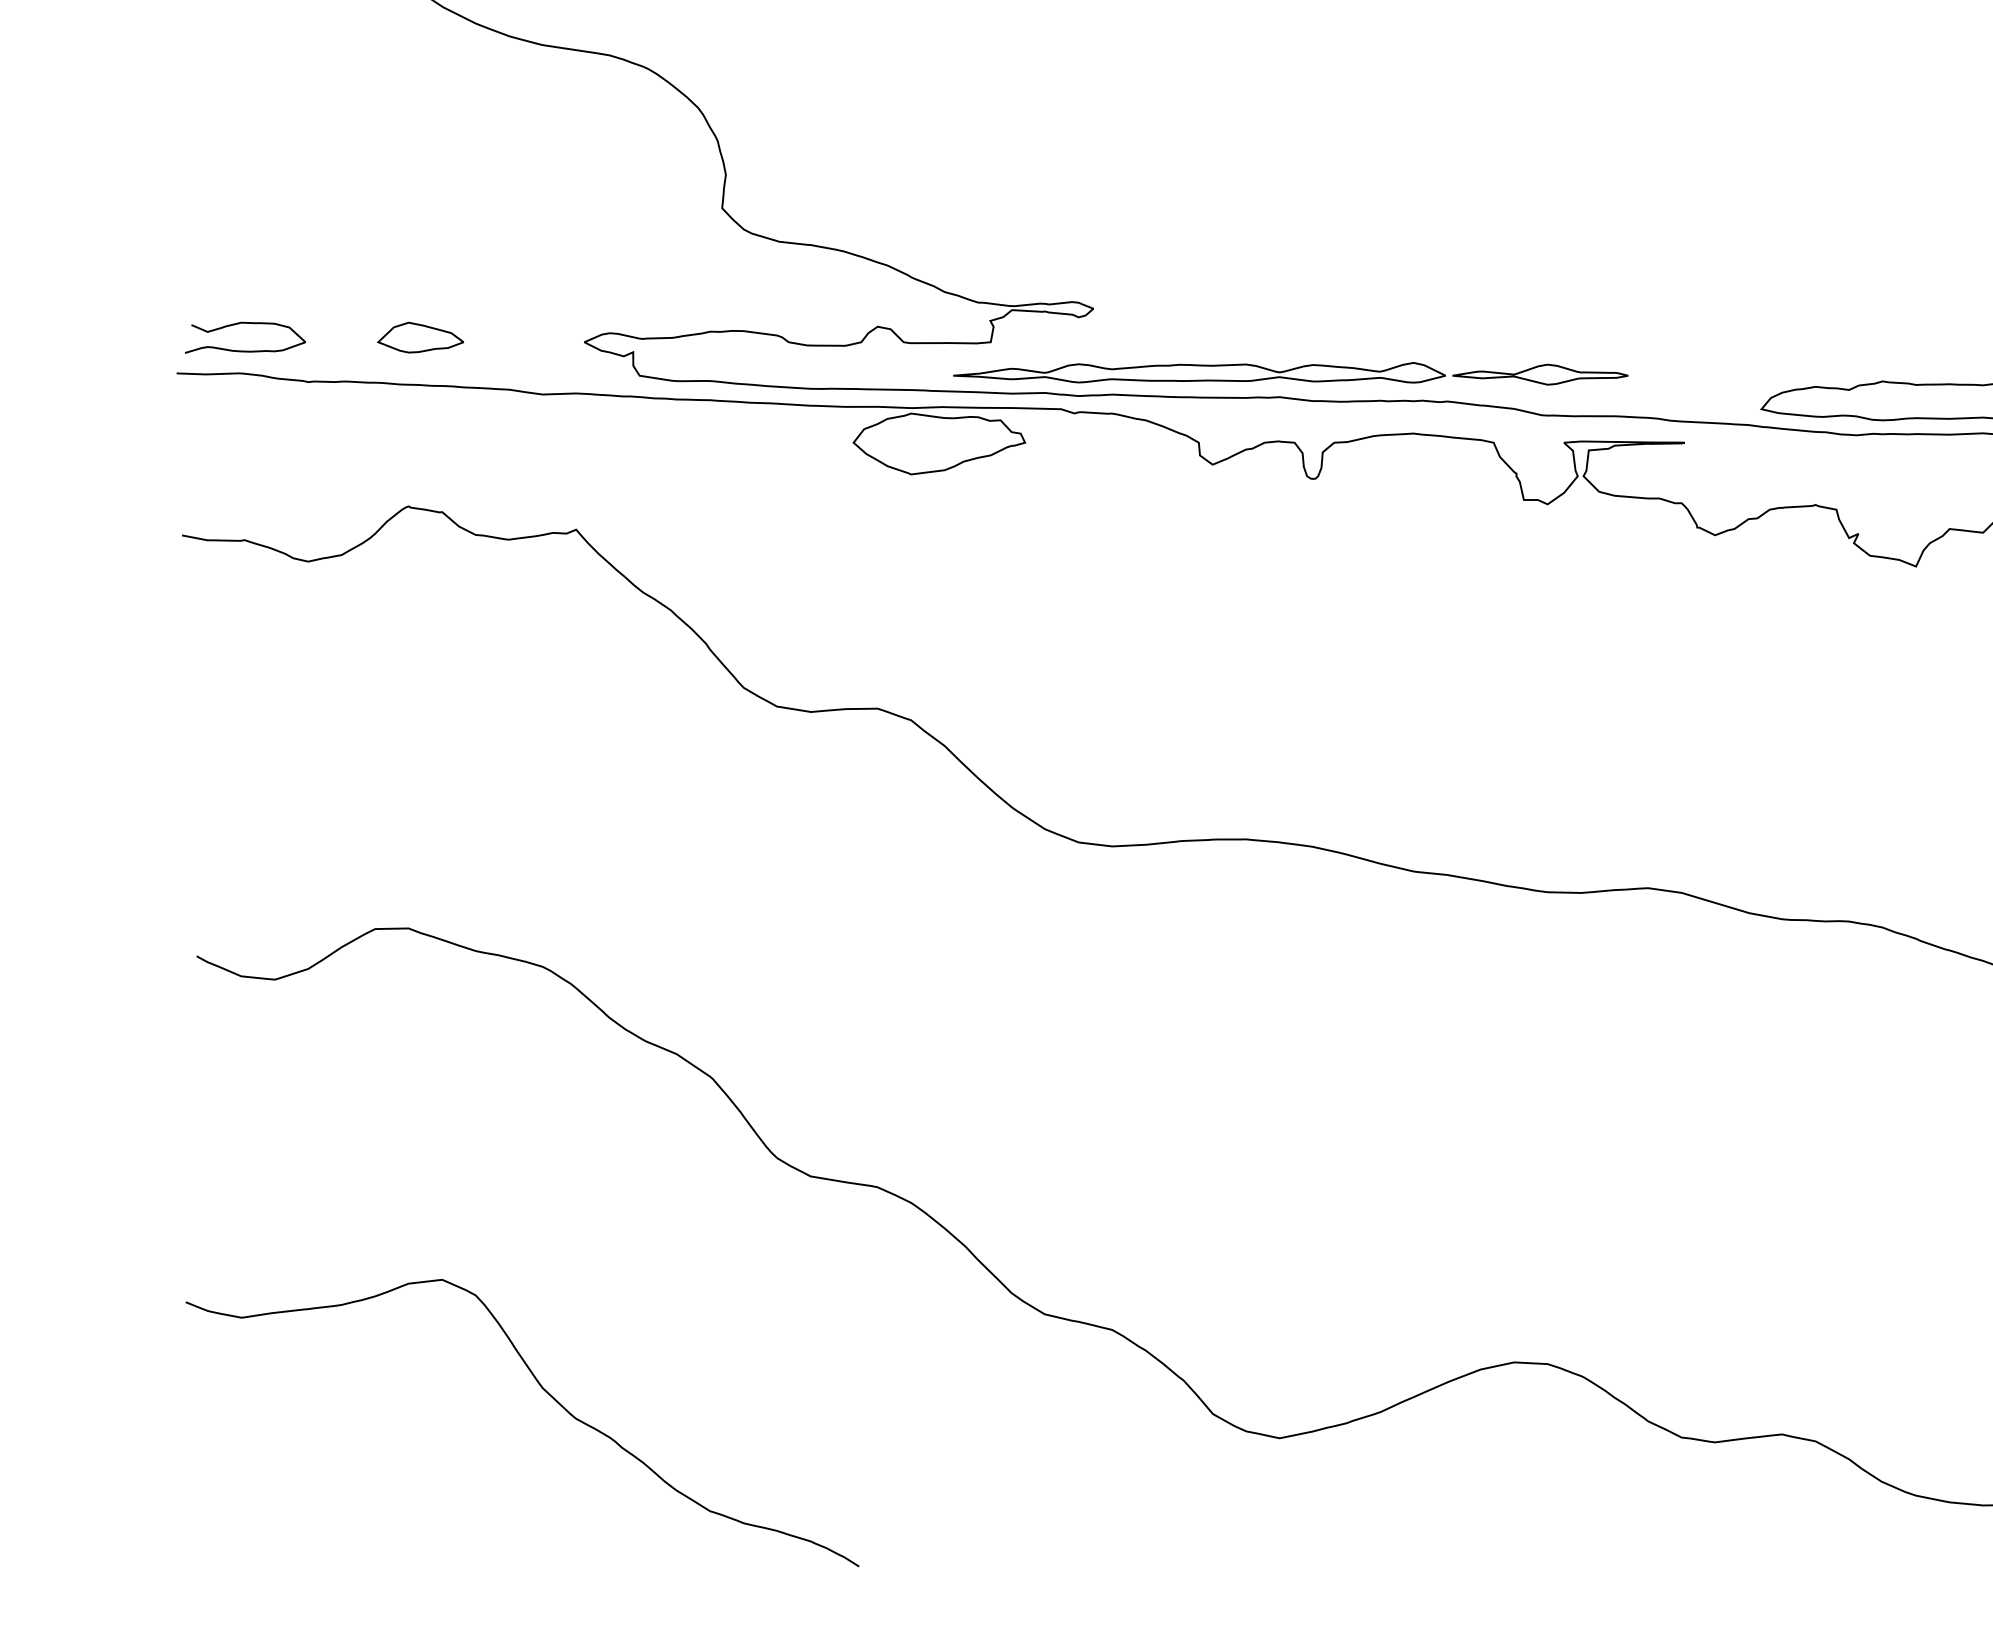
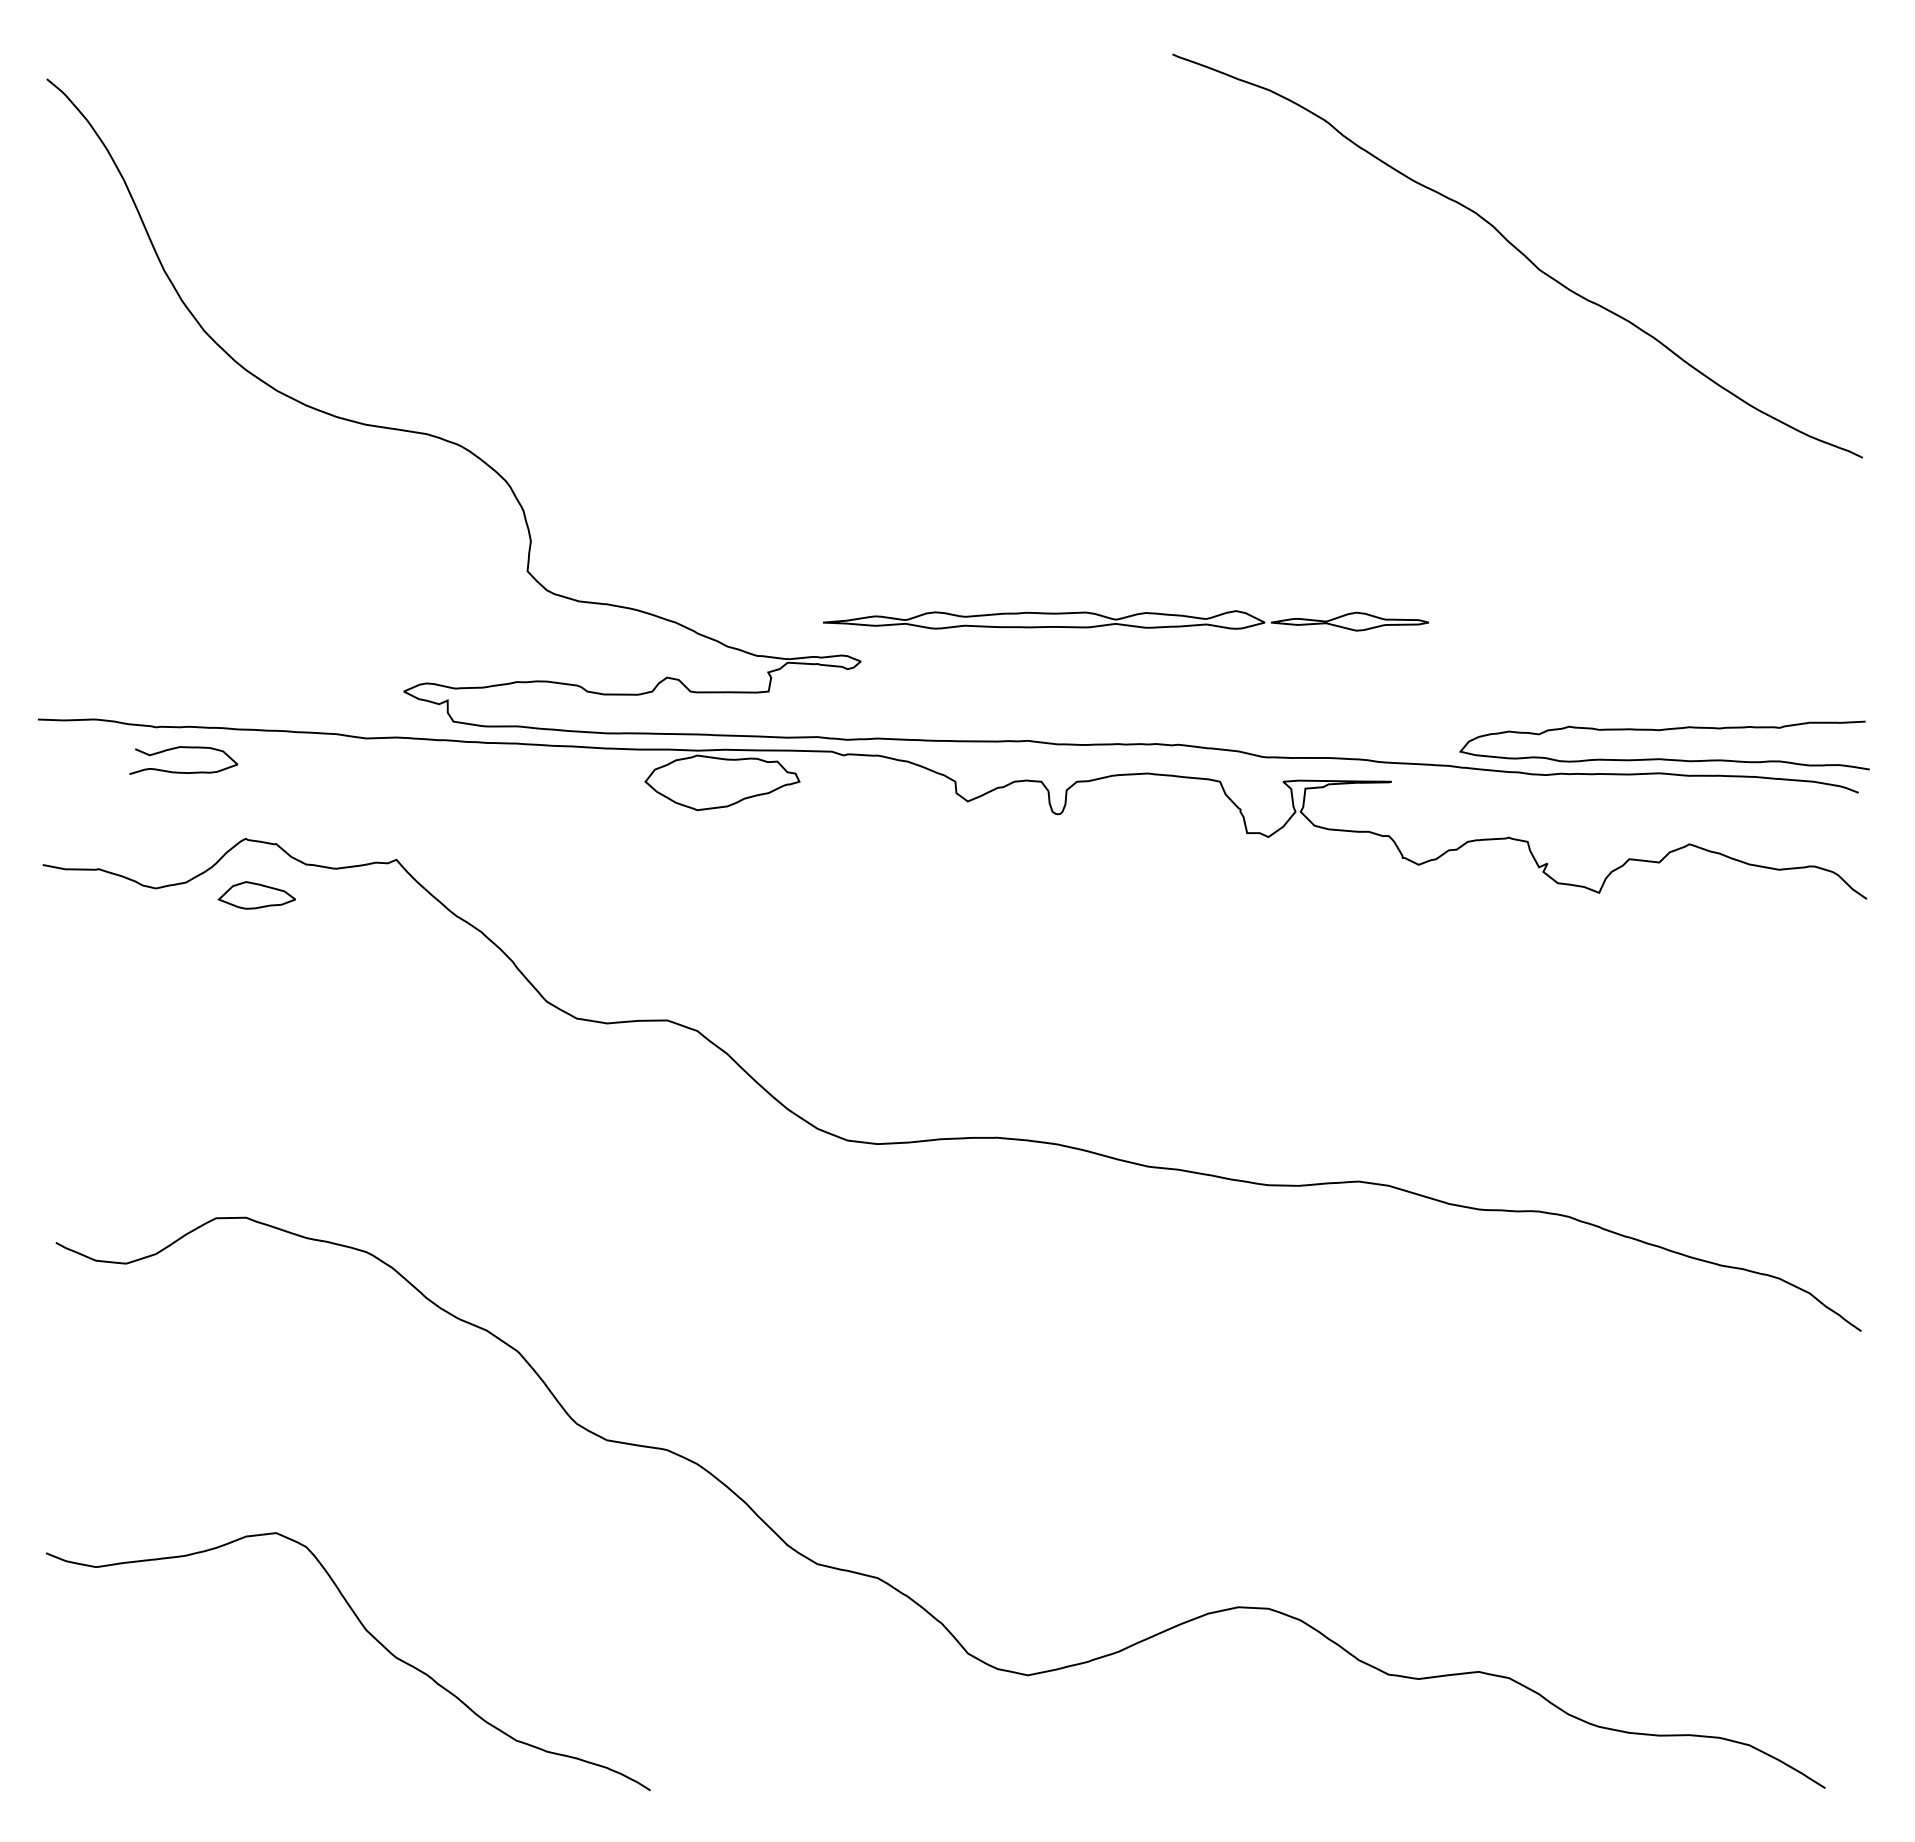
part: (420, 337) -> (256, 895), moved
curve: (241, 349) -> (180, 771), moved
part: (1290, 373) -> (1125, 620), moved

